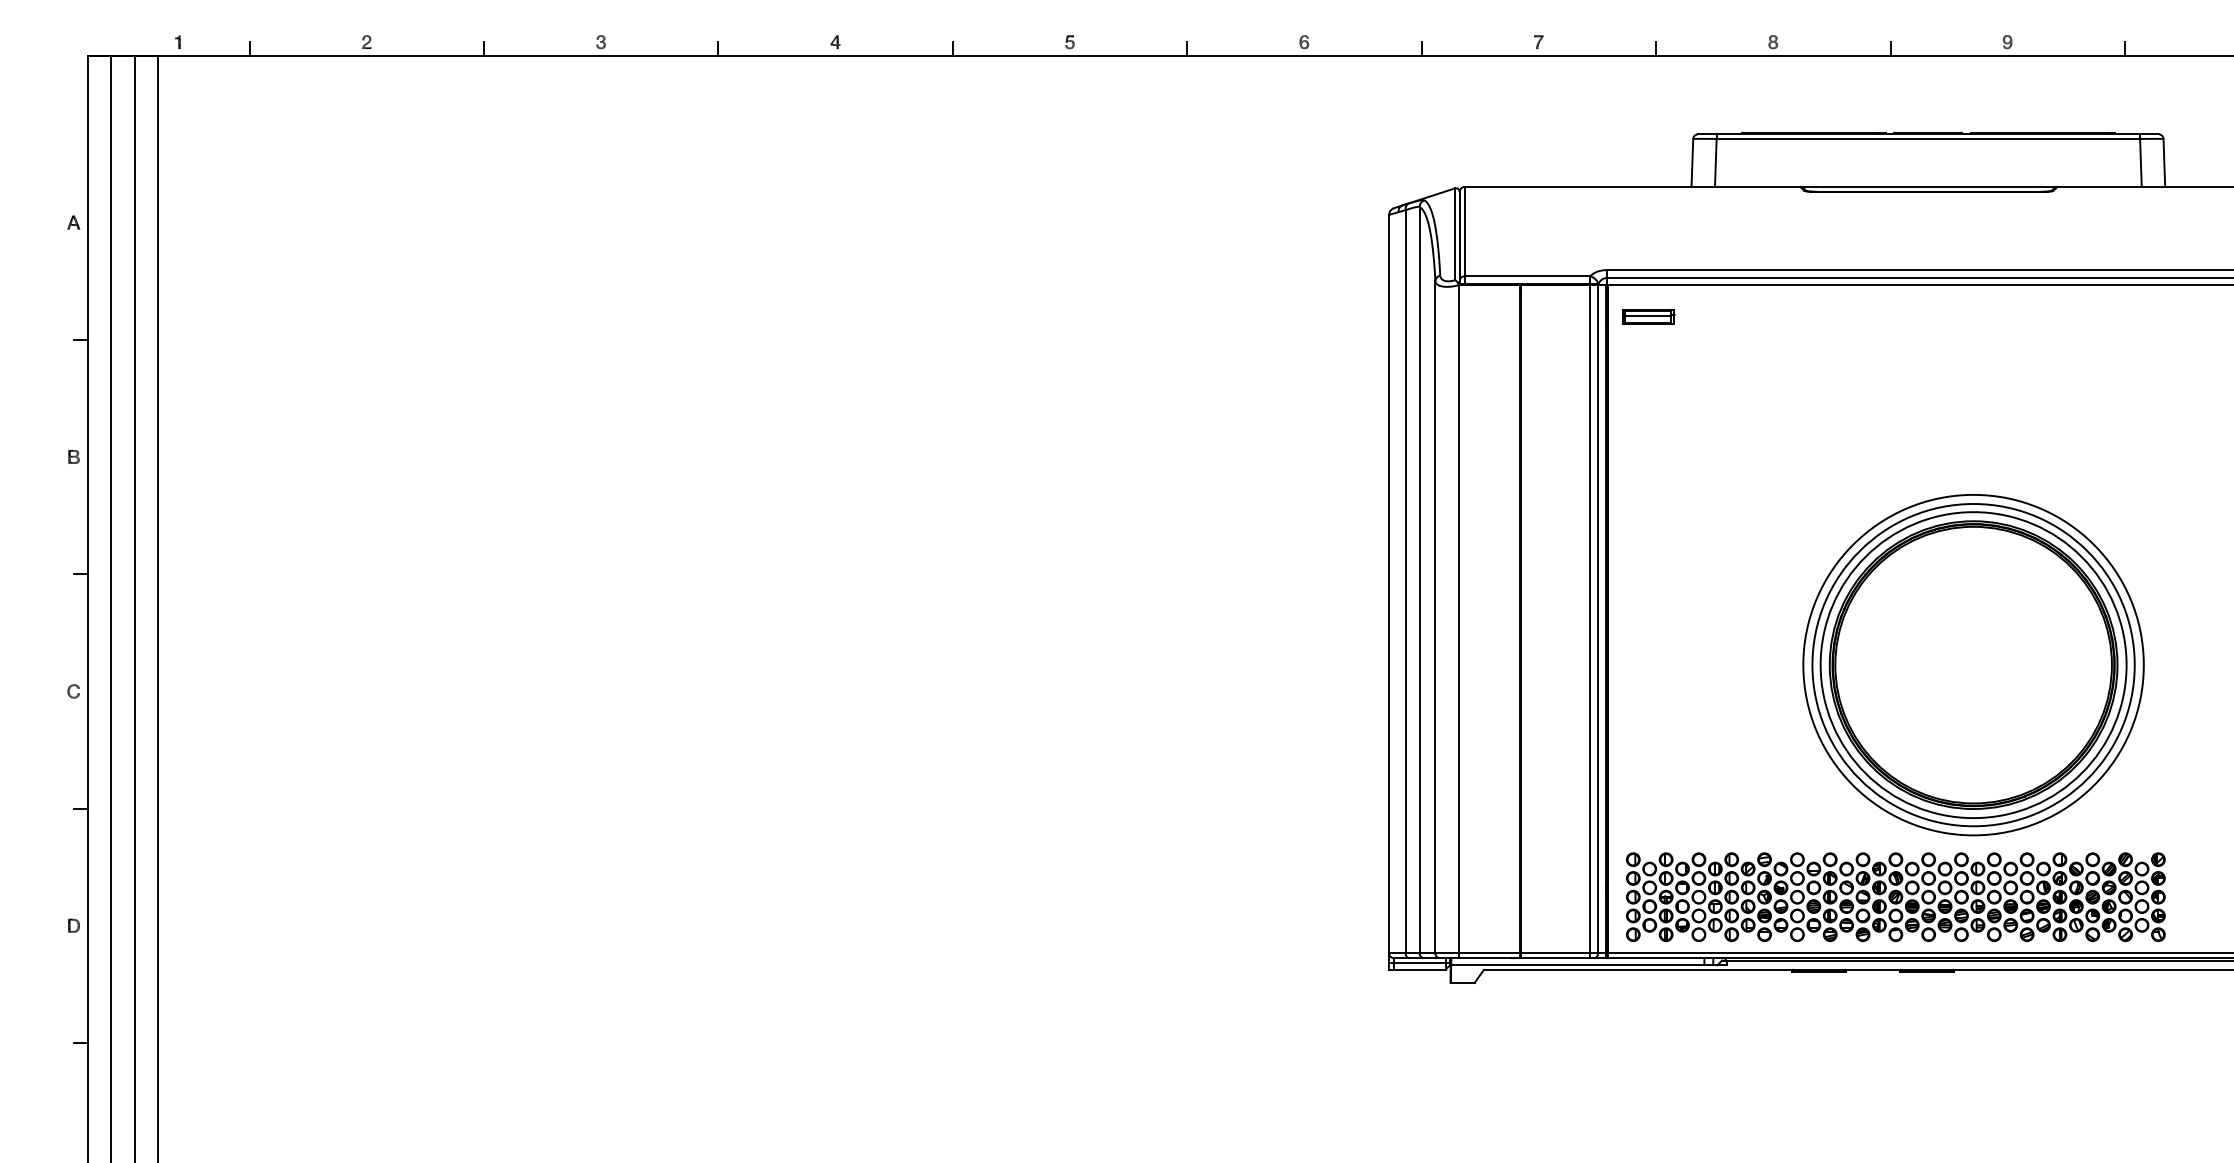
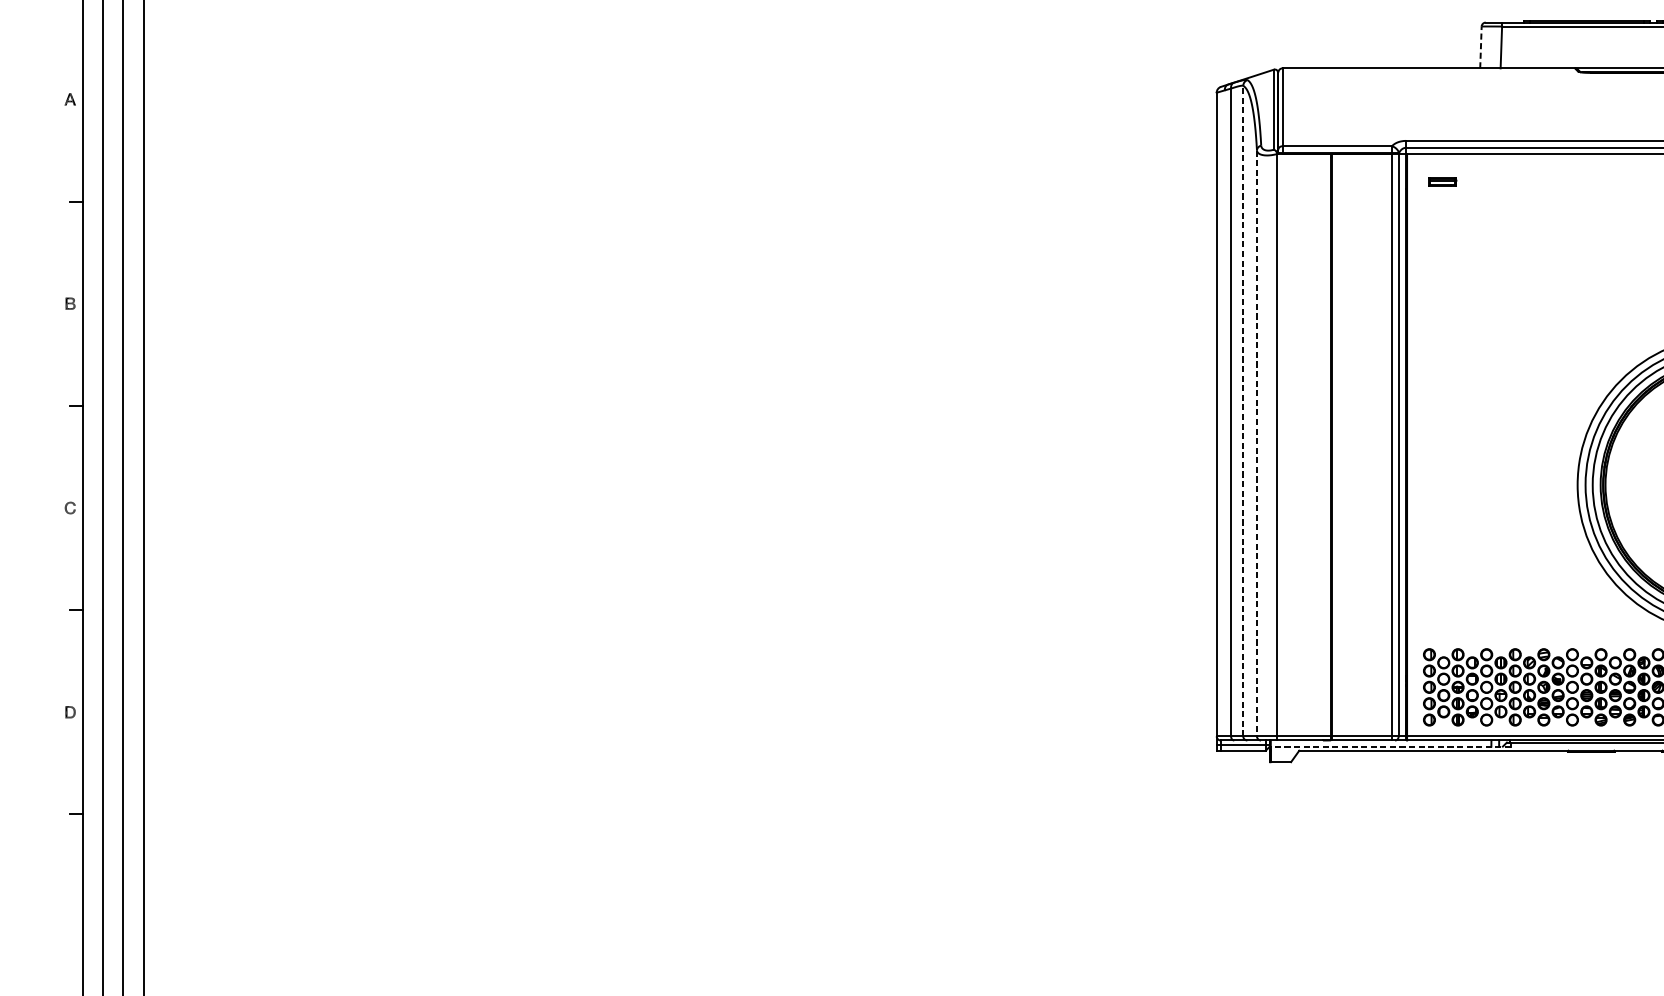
line: (1692, 162) -> (1481, 47), solid -> dashed
part: (1648, 316) -> (1442, 181), size x0.6
line: (1419, 579) -> (1243, 410), solid -> dashed
line: (1435, 617) -> (1257, 443), solid -> dashed
line: (1589, 965) -> (1391, 746), solid -> dashed

